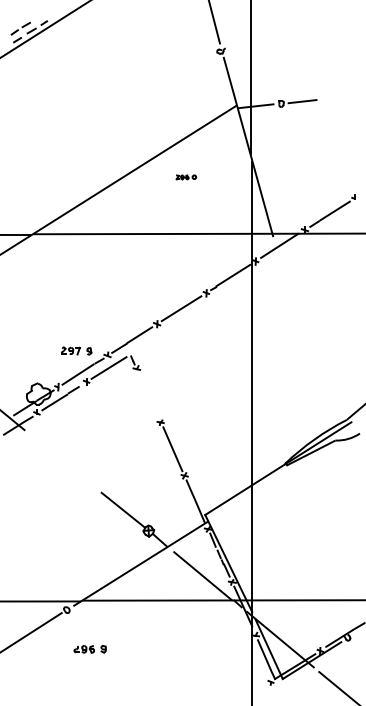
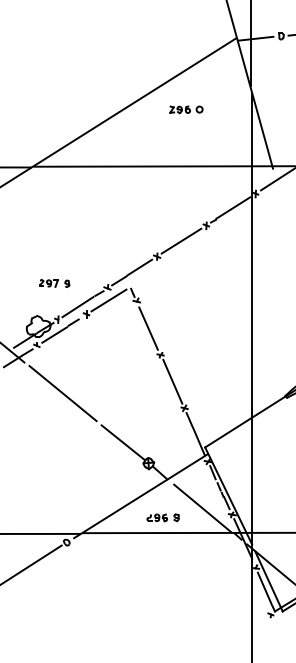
part: (186, 177) -> (186, 109), size x1.67
part: (76, 350) -> (54, 282), moved
line: (148, 396) -> (148, 328), added
line: (62, 460) -> (62, 392), added
part: (89, 649) -> (162, 517), moved

